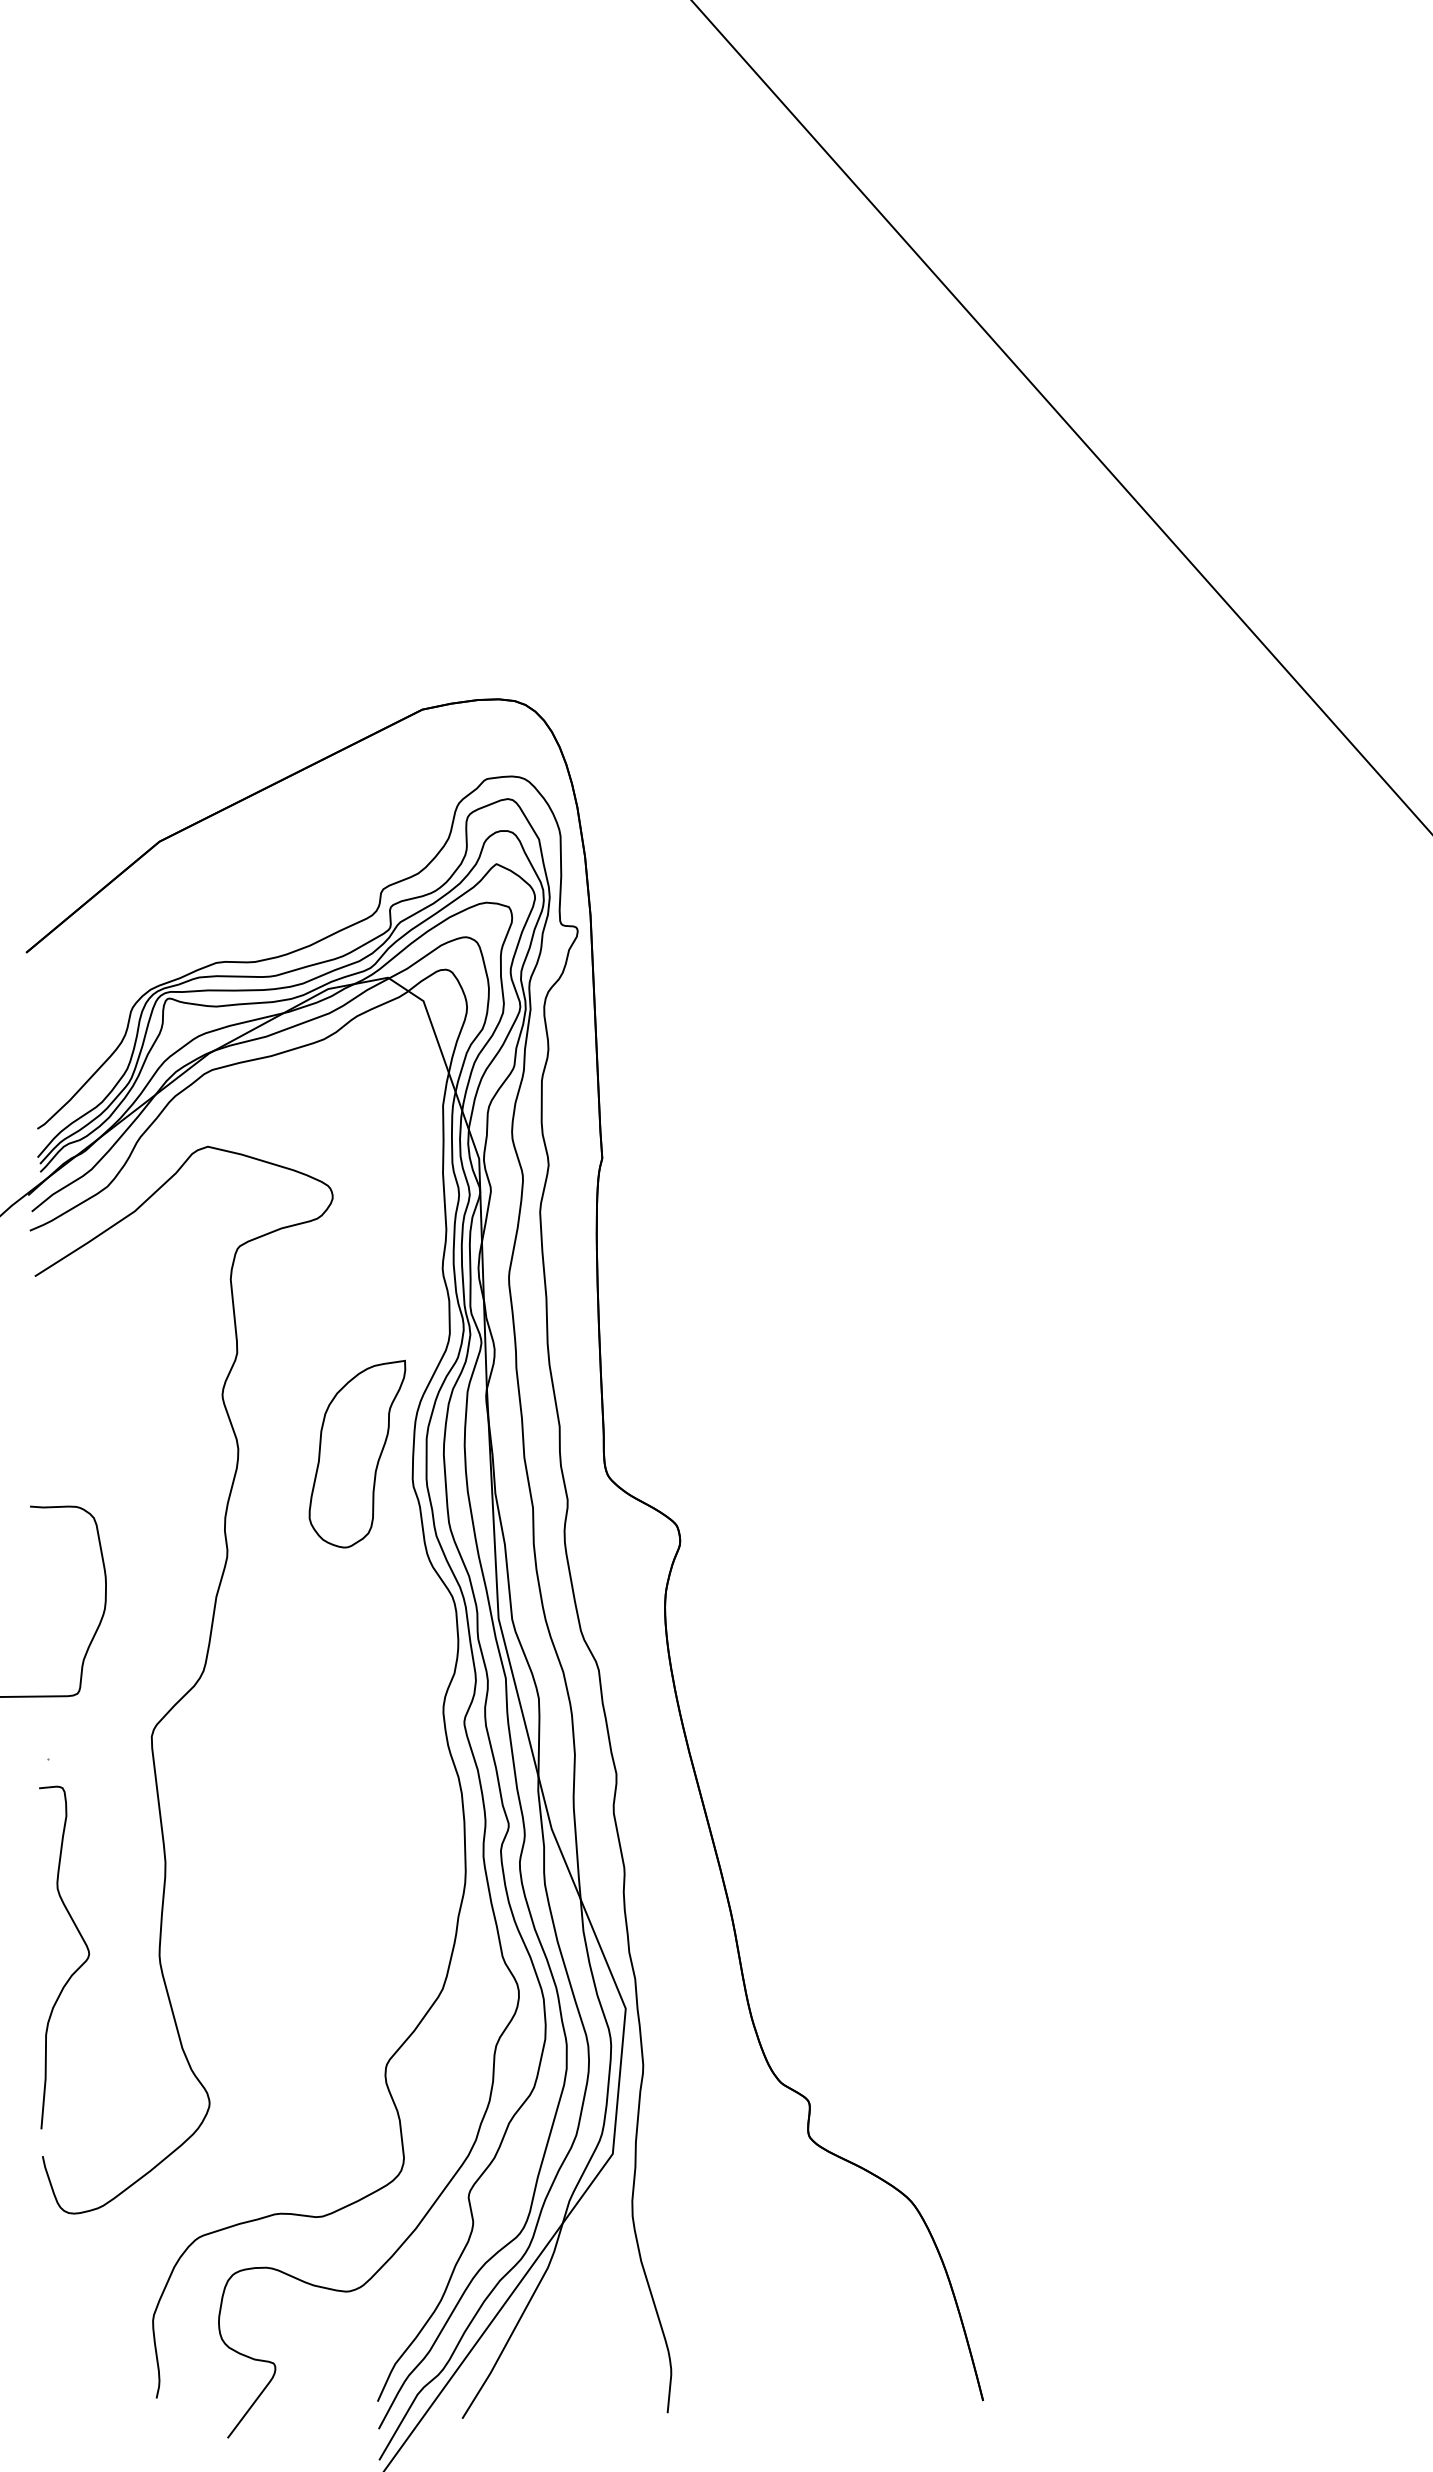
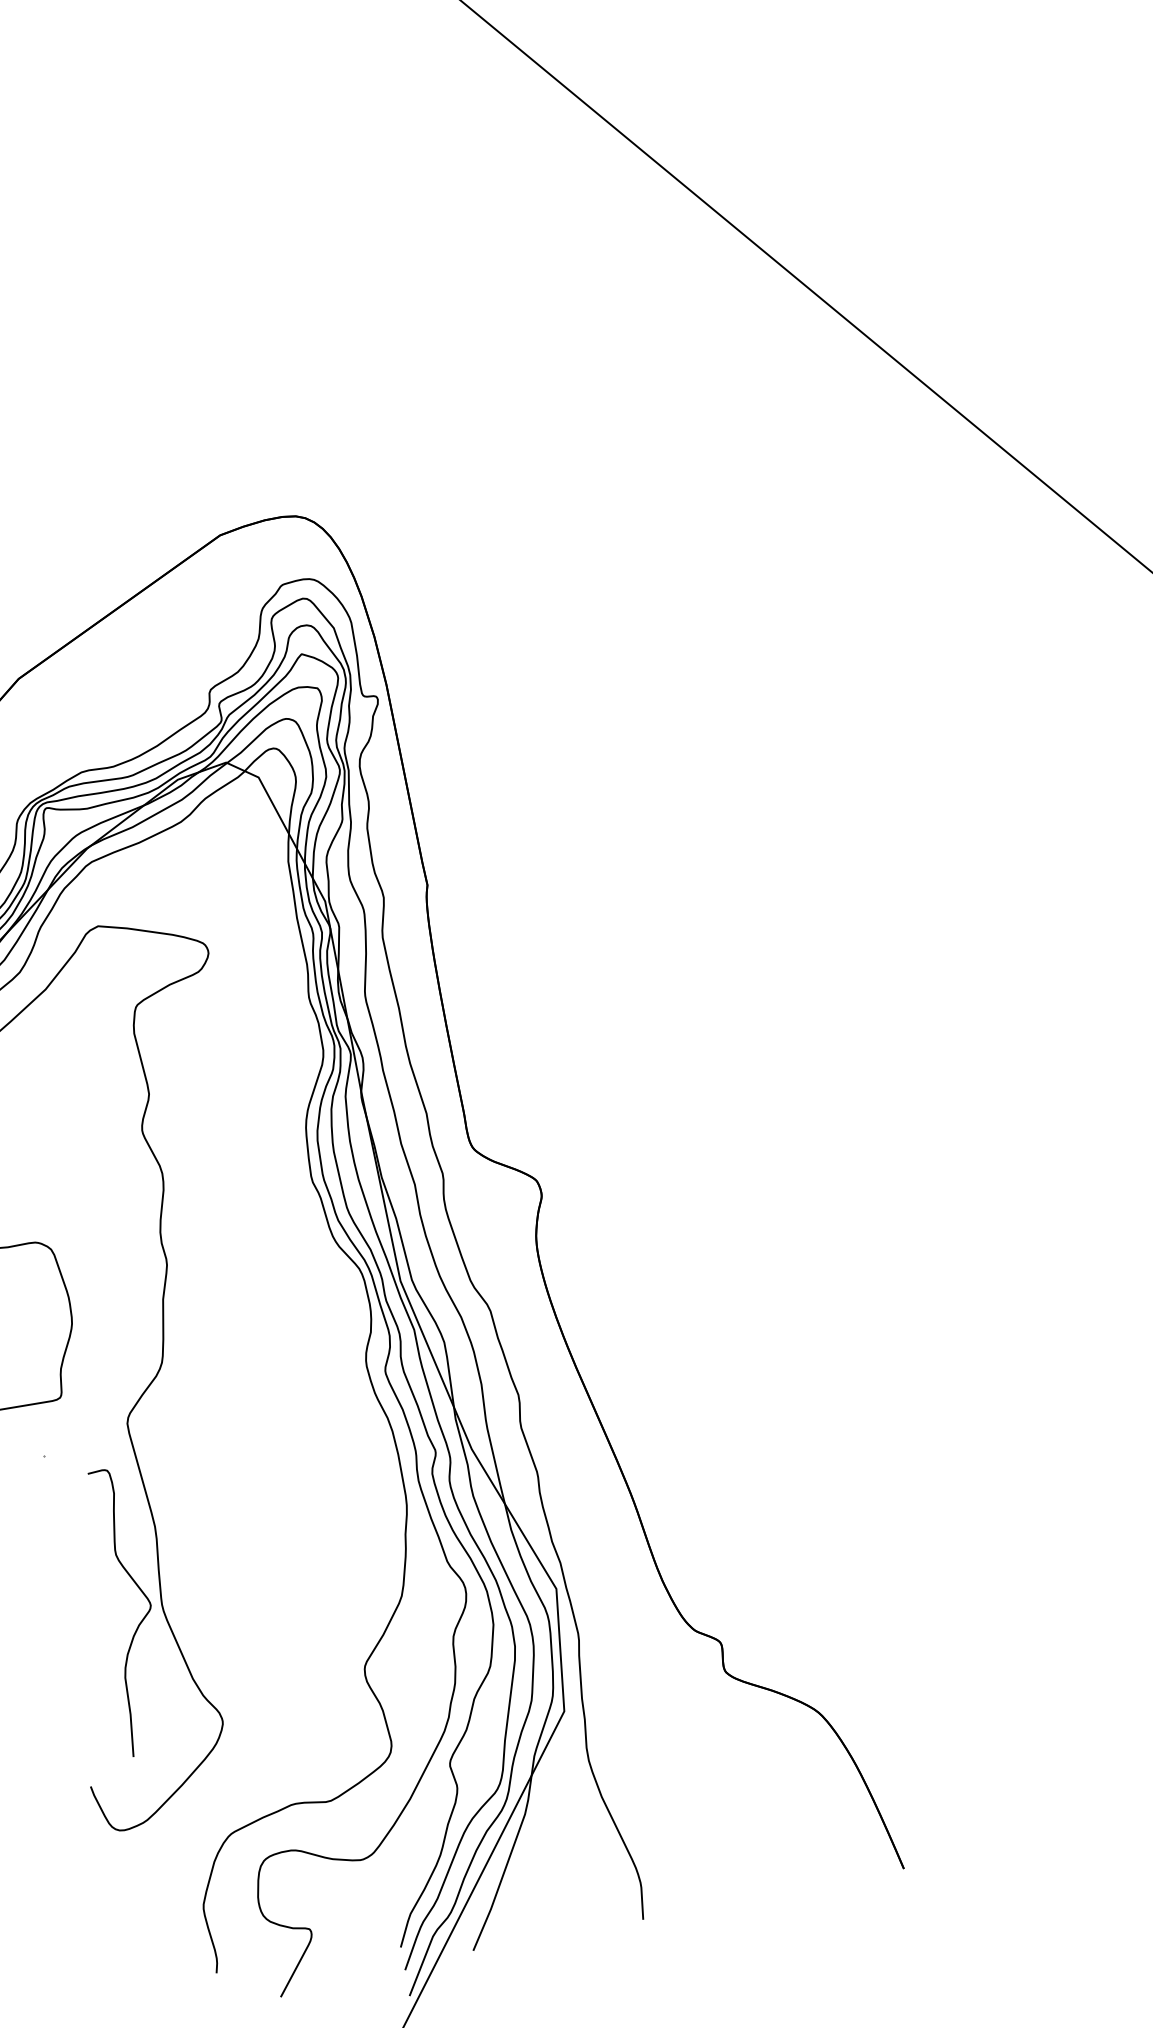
part: (357, 1453) -> (261, 1161), removed
curve: (76, 1969) -> (142, 1619), moved

